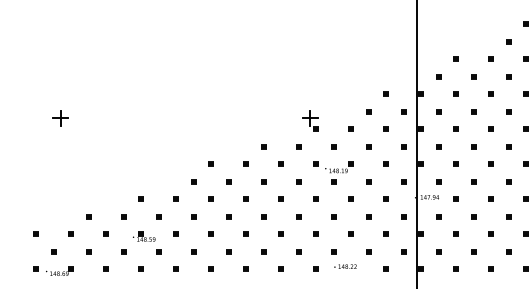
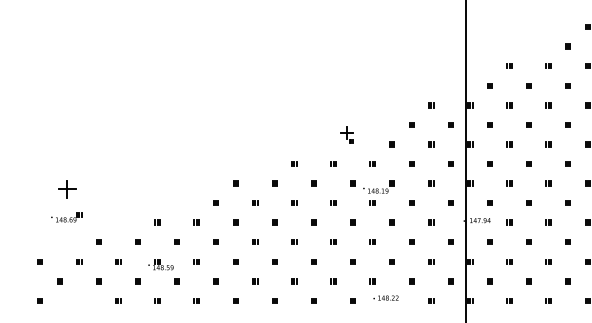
part: (60, 118) -> (67, 189), moved
part: (310, 120) -> (346, 134), size x0.7
part: (59, 270) -> (66, 216), moved

